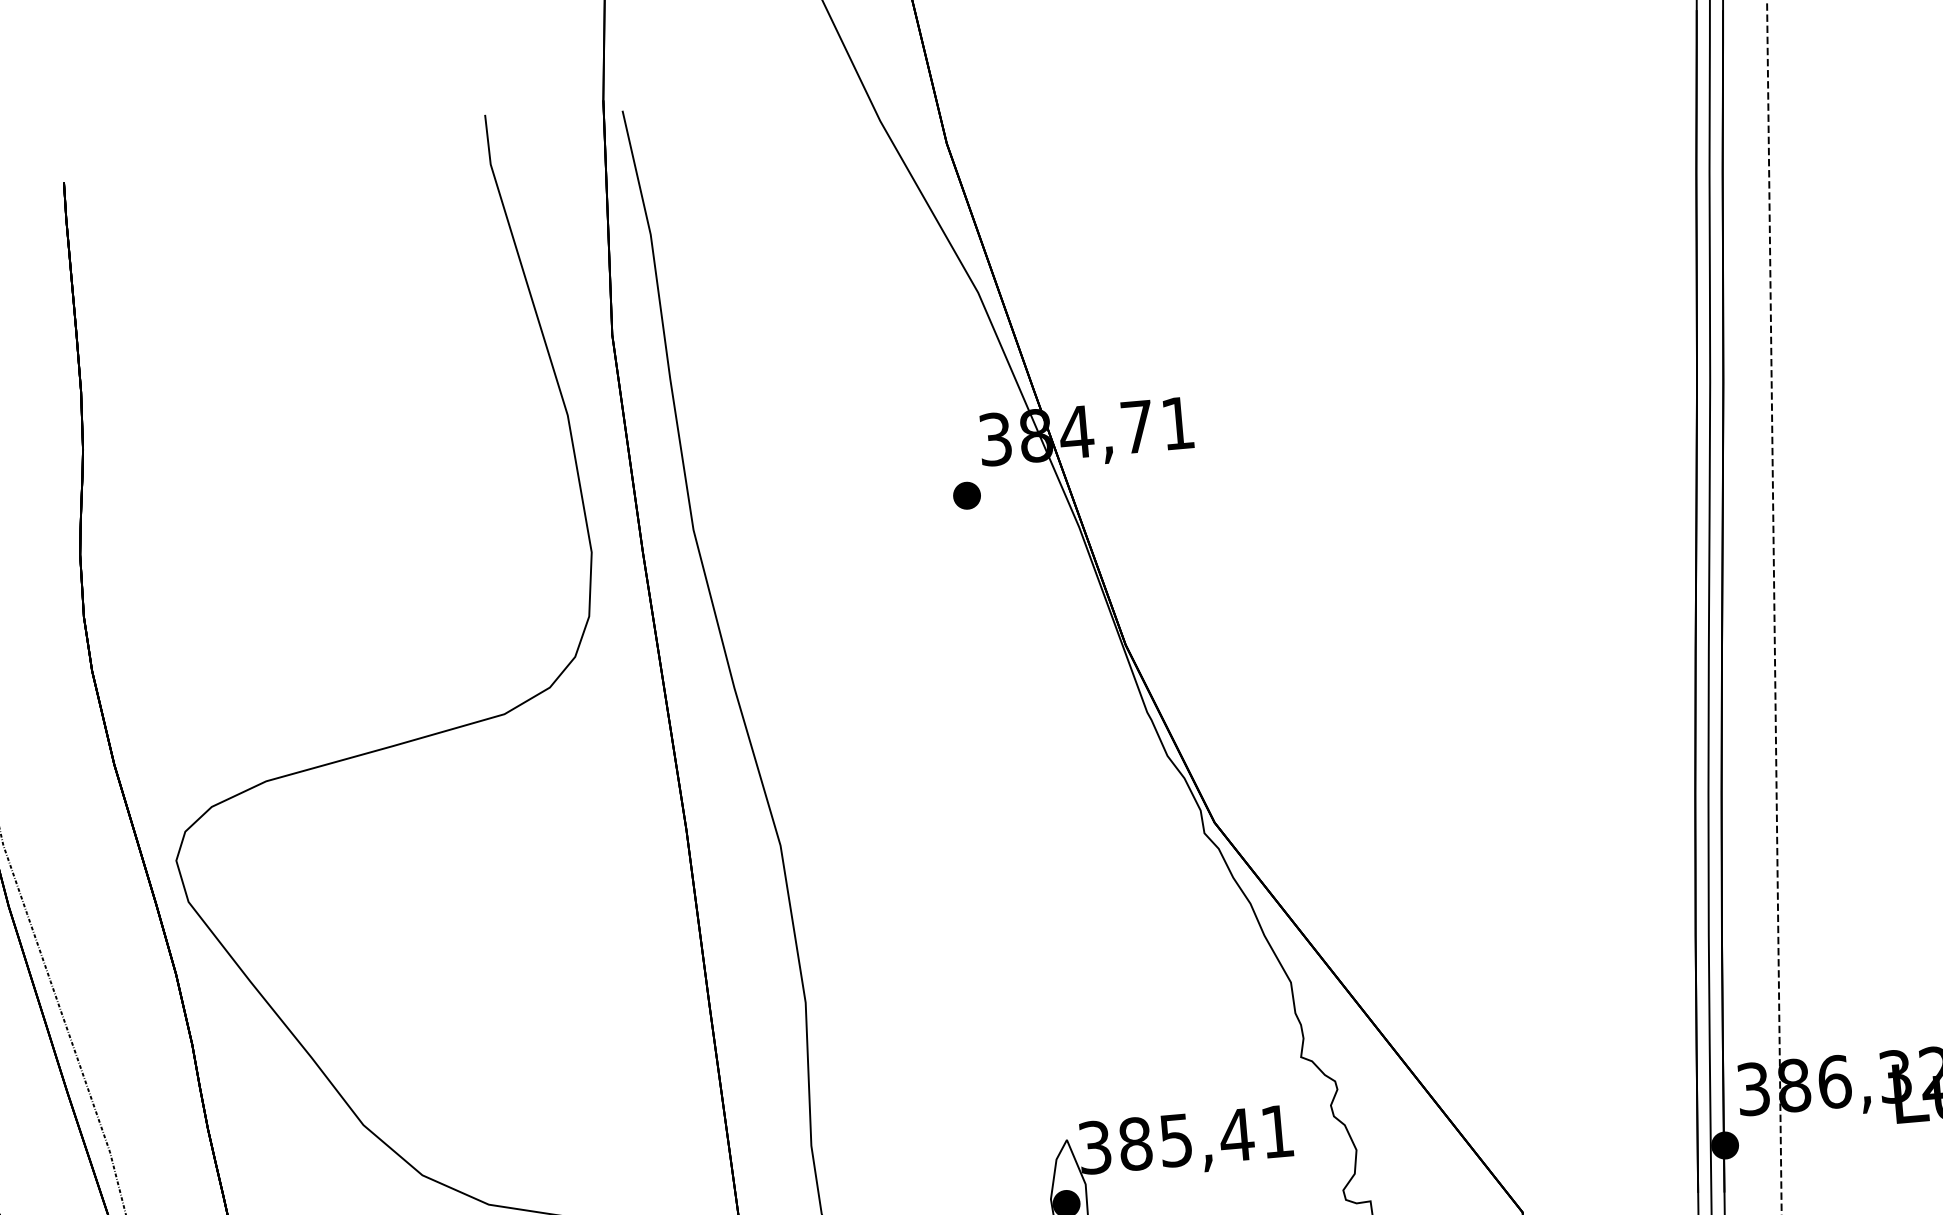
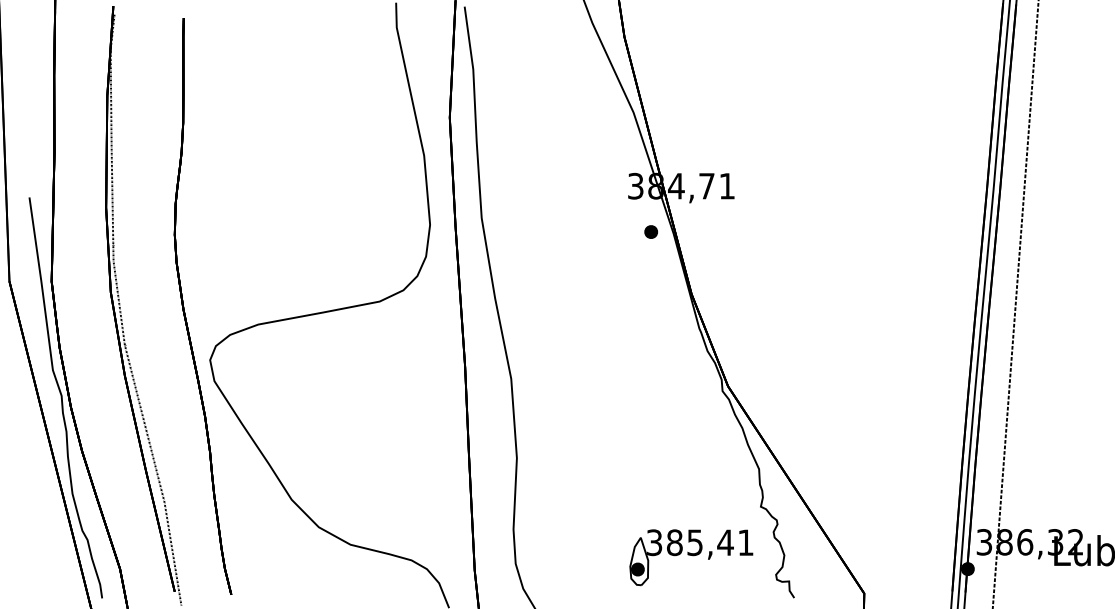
part: (965, 494) -> (650, 231), moved

